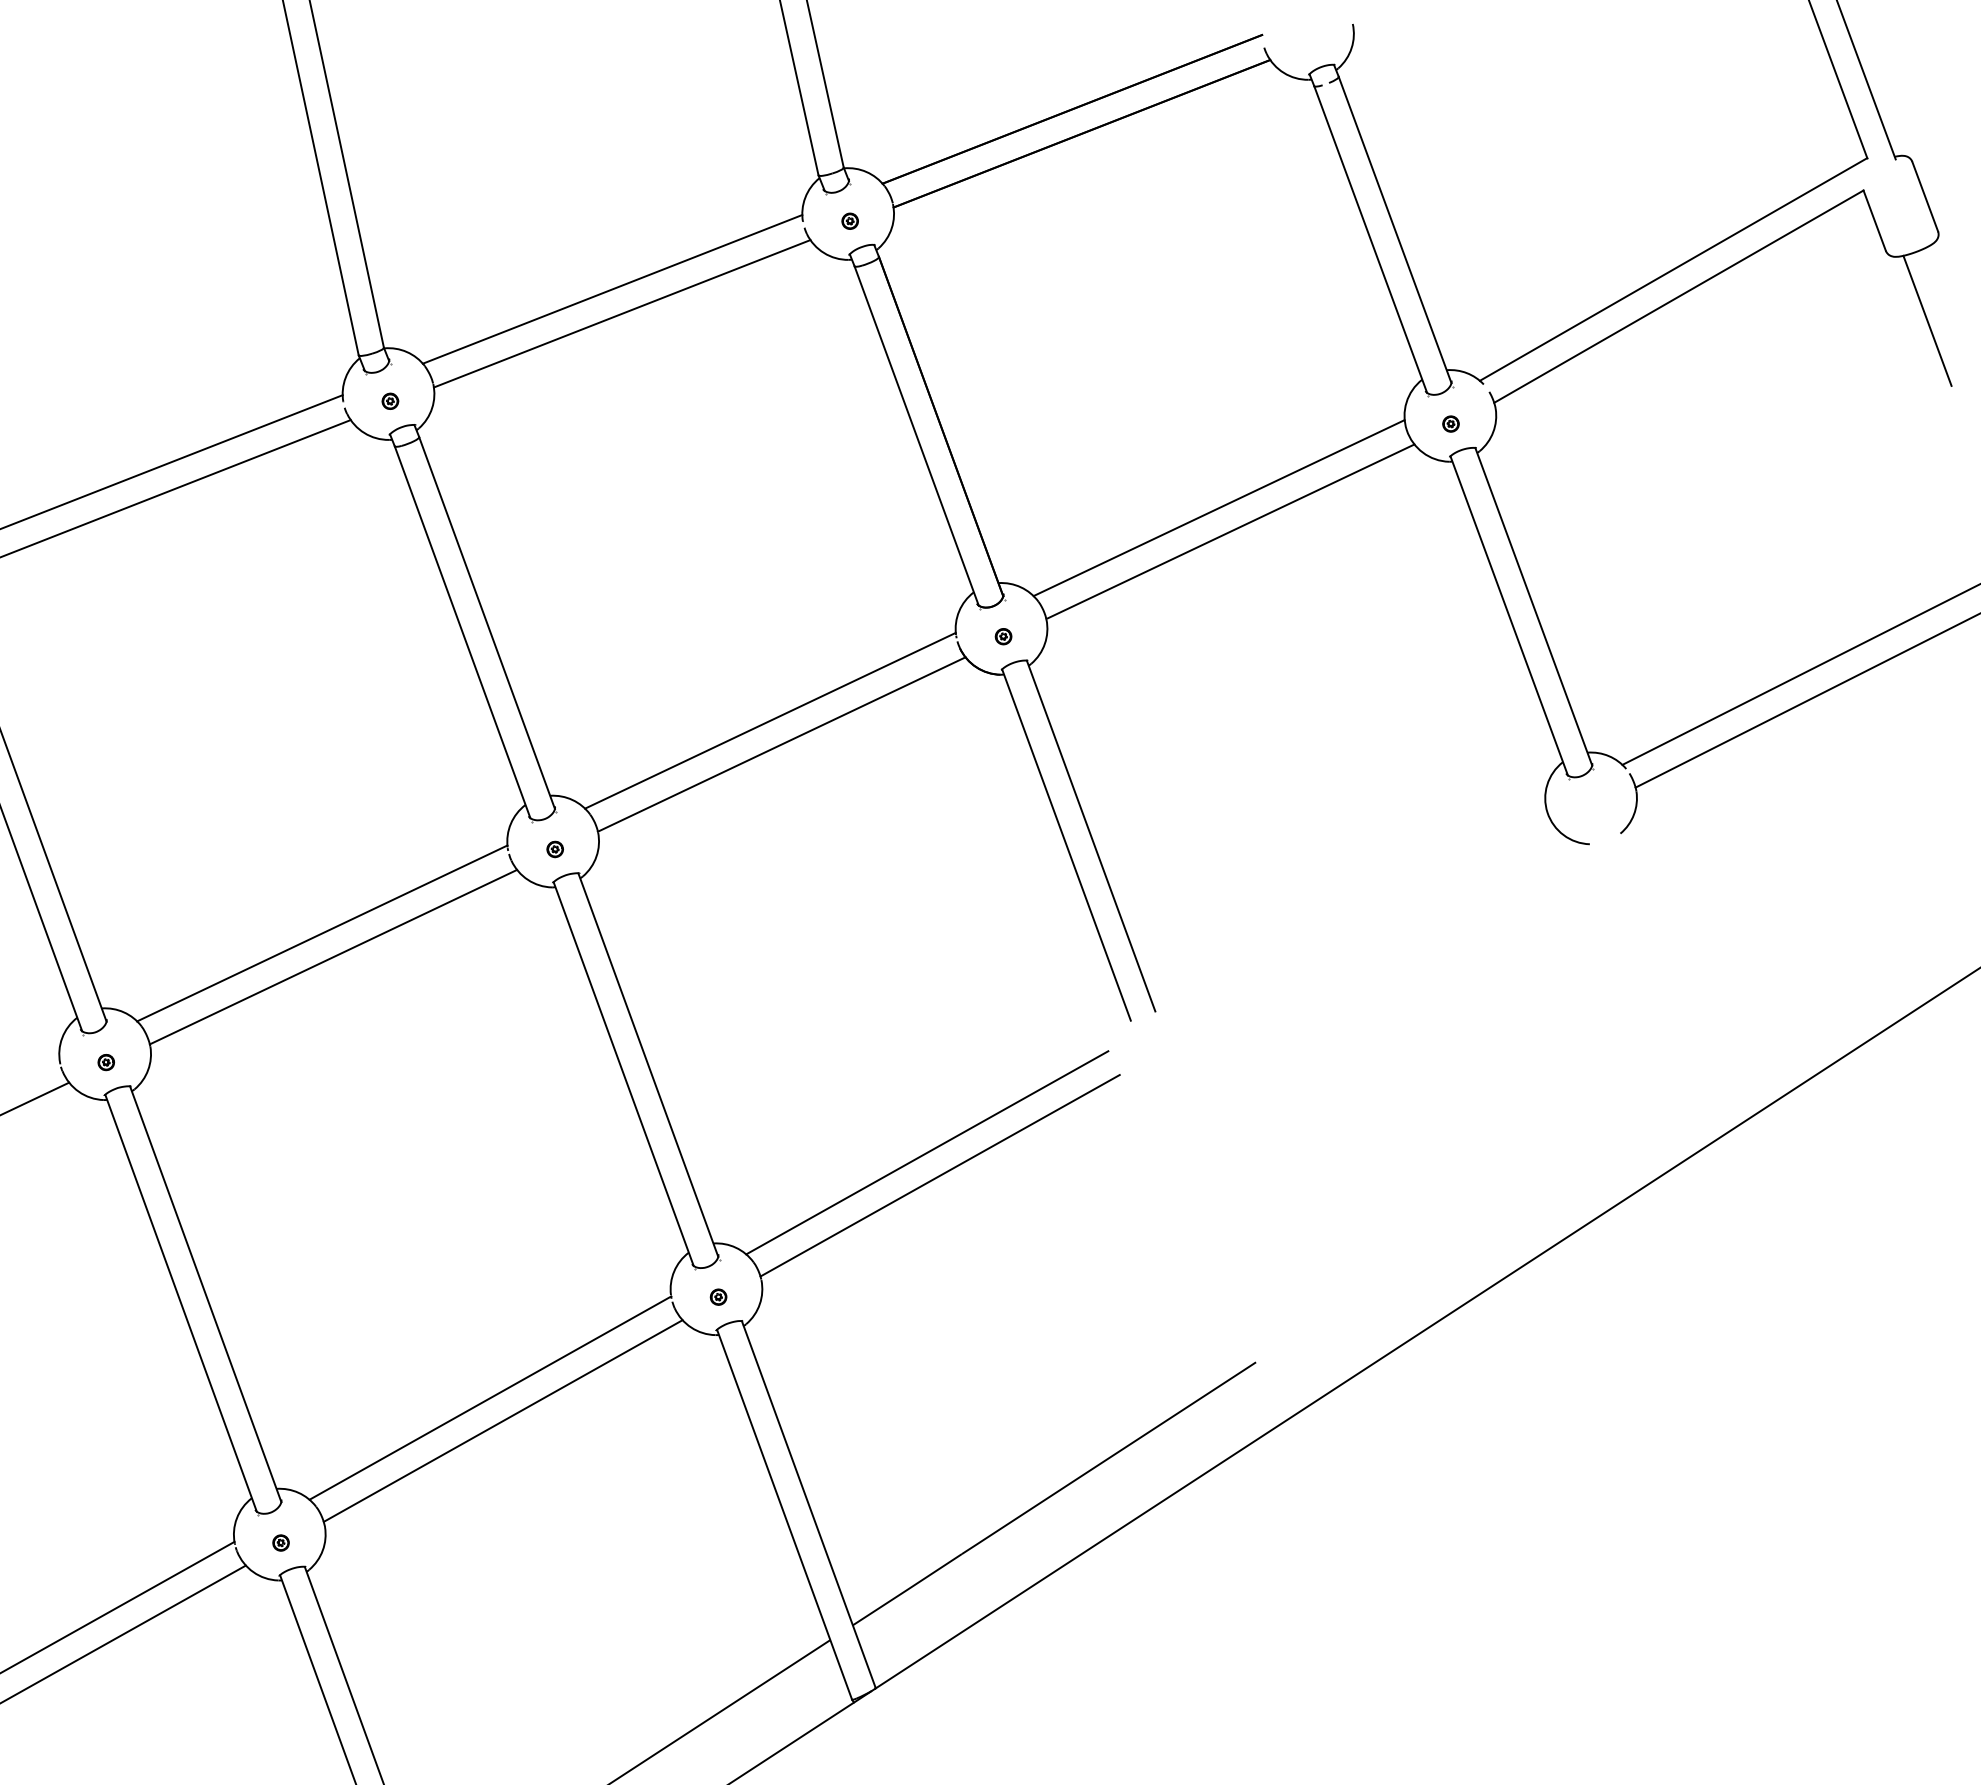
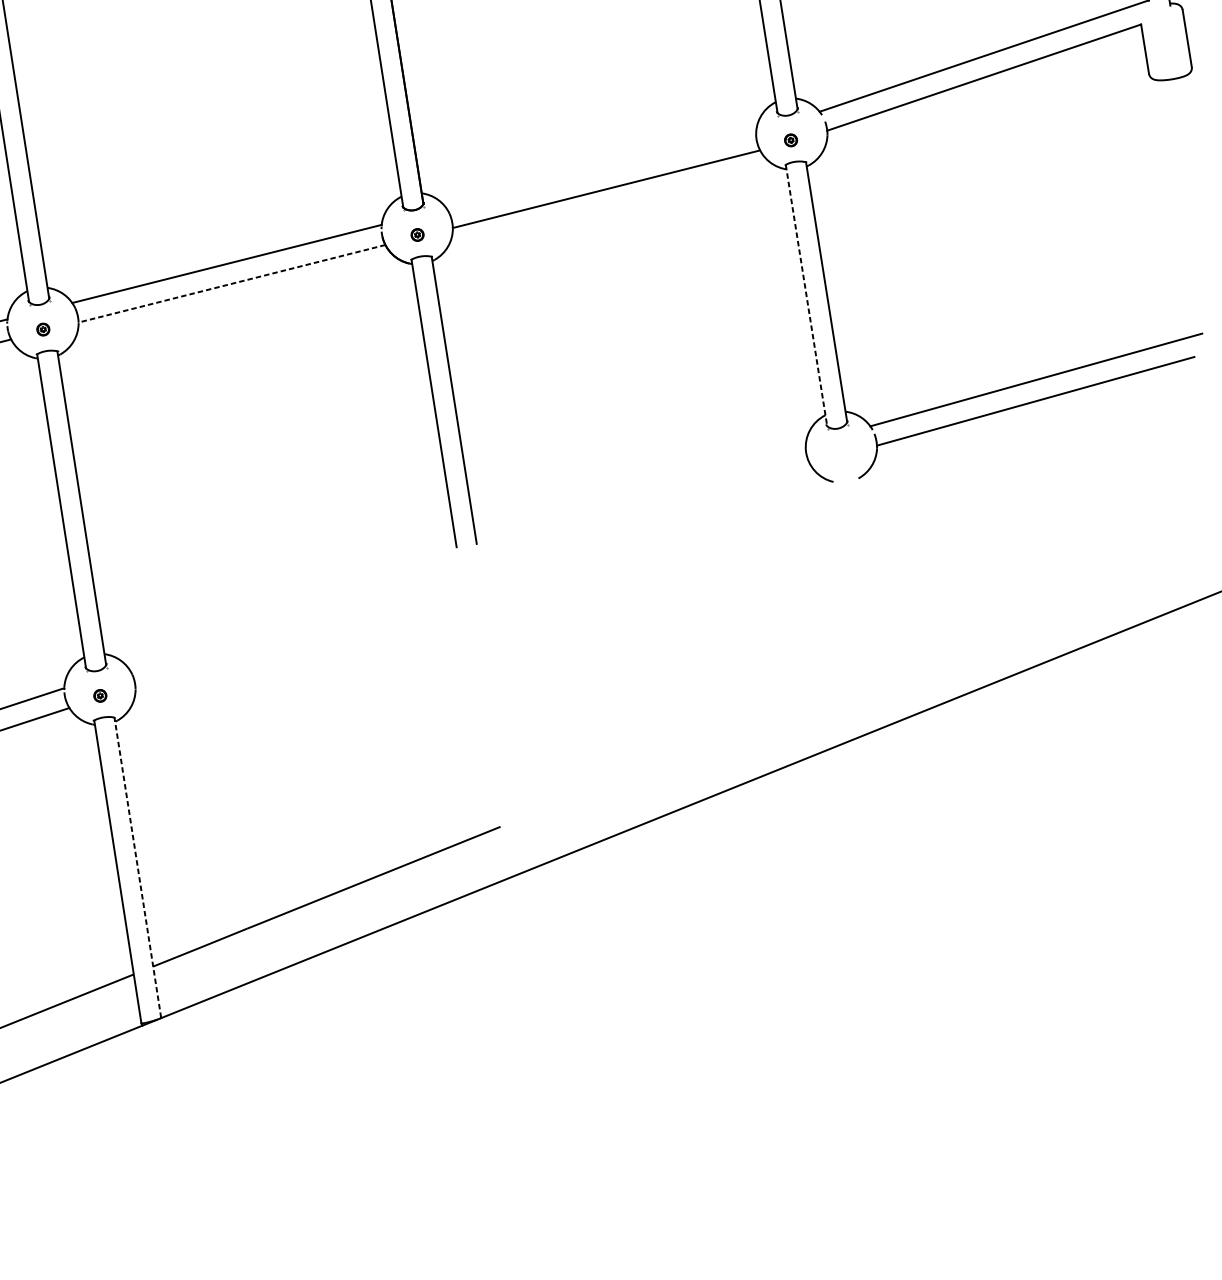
line: (1927, 320) -> (1170, 133), removed
line: (1218, 508) -> (600, 169), removed
line: (1509, 616) -> (806, 296), solid -> dashed
line: (781, 744) -> (231, 283), solid -> dashed
line: (927, 1152) -> (281, 617), removed
line: (939, 1175) -> (287, 636), removed
line: (808, 1504) -> (137, 867), solid -> dashed

